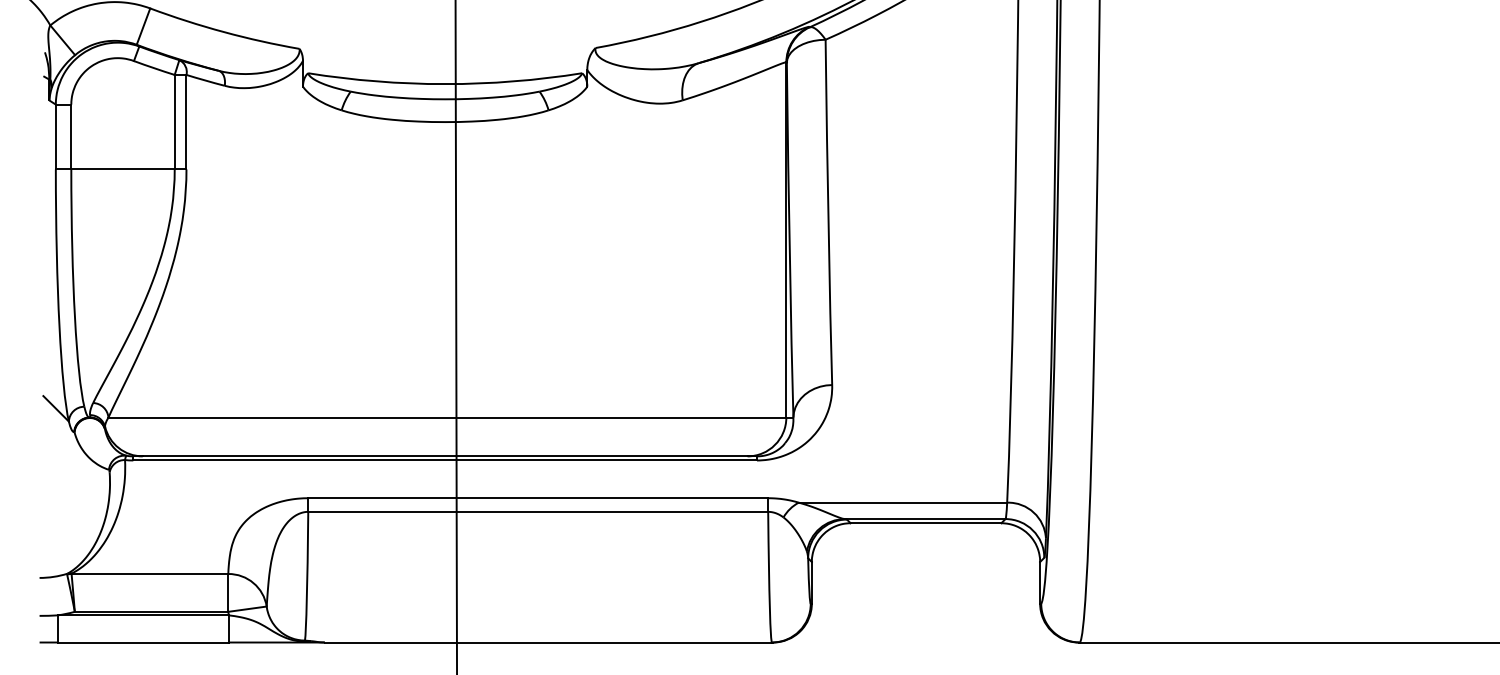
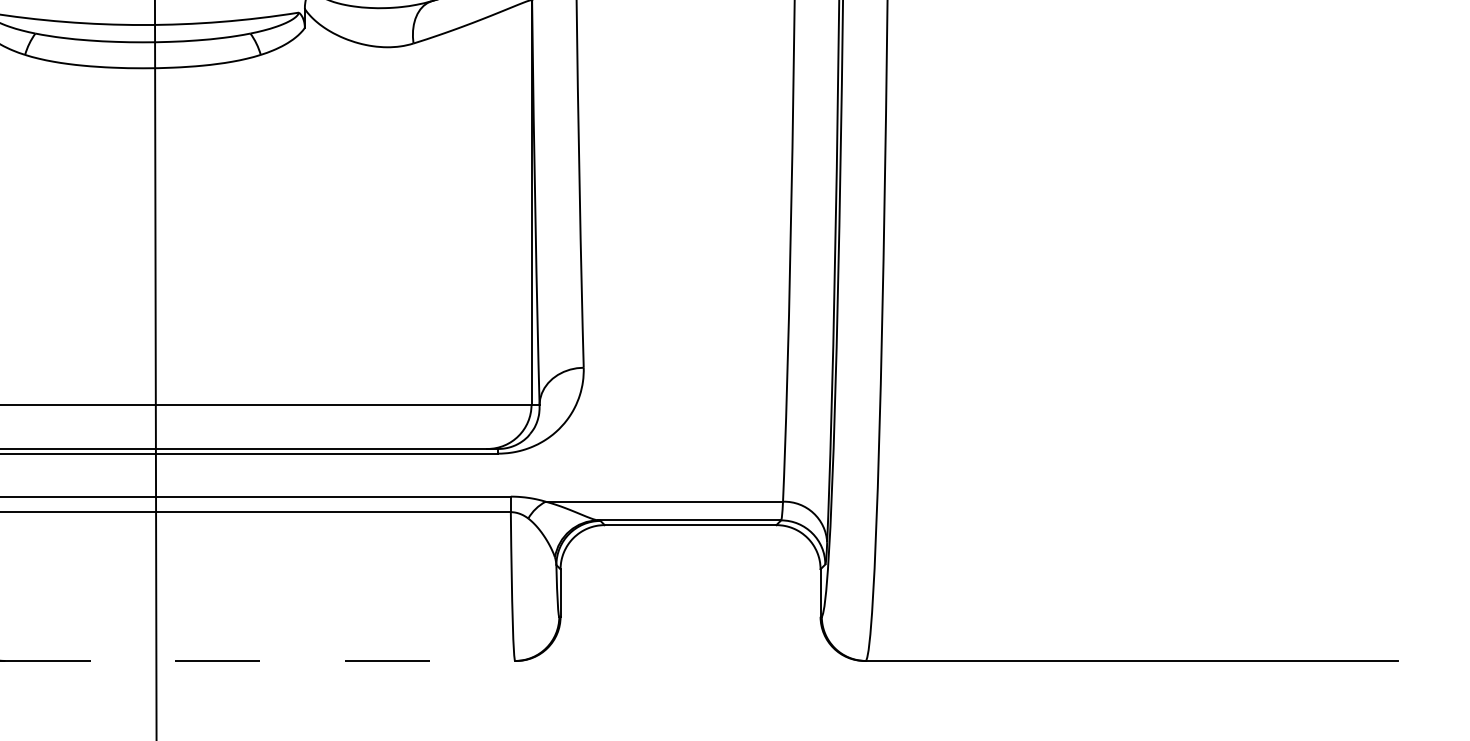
line: (548, 642) -> (260, 660), solid -> dashed

